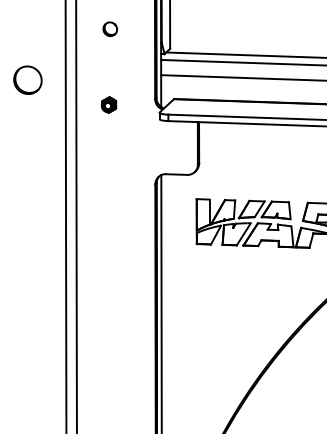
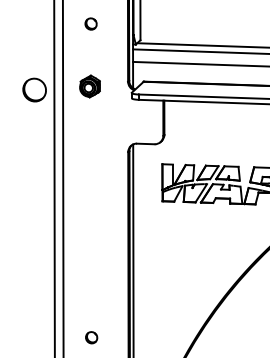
part: (27, 79) -> (34, 89), moved
part: (108, 104) -> (89, 86), size x1.67
part: (110, 409) -> (91, 337), added

